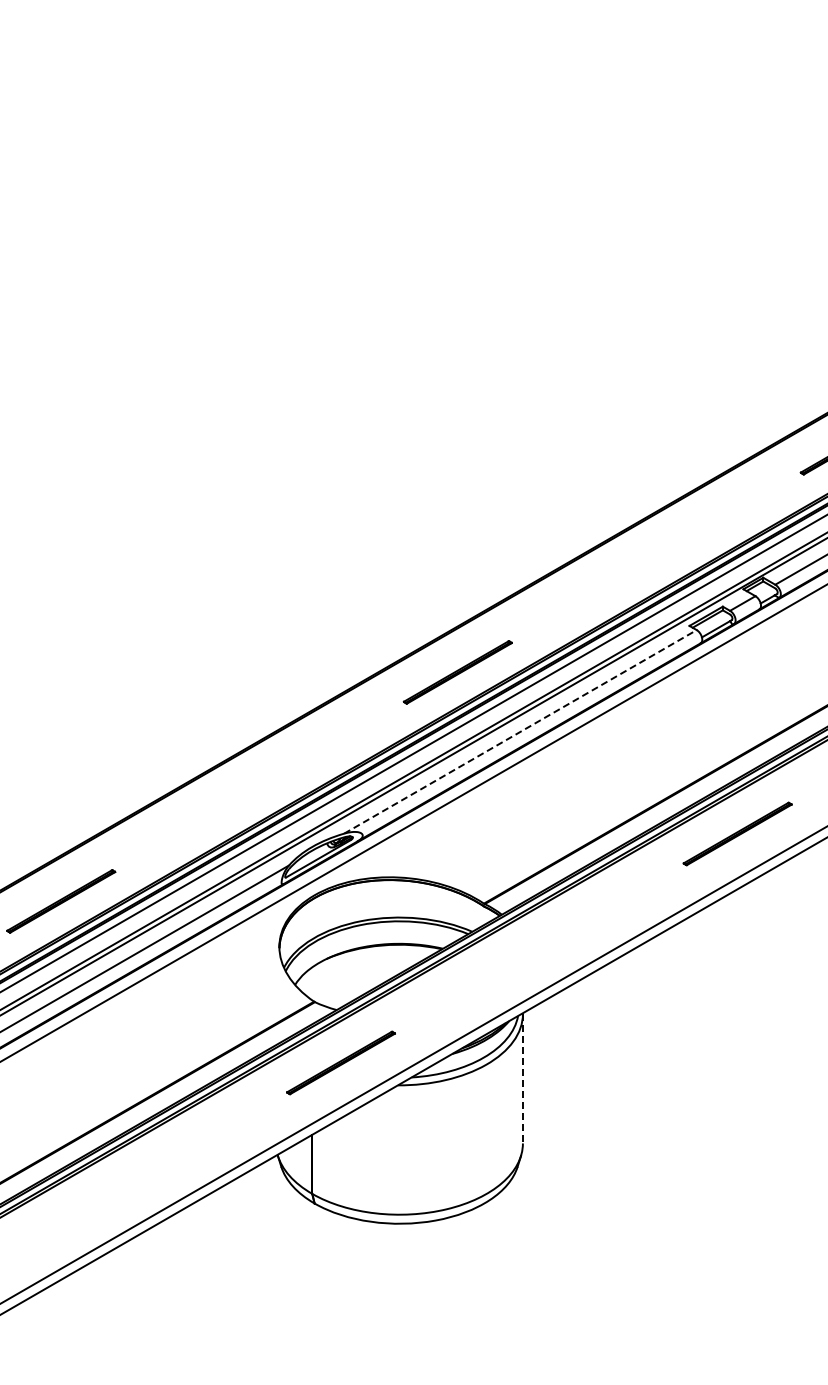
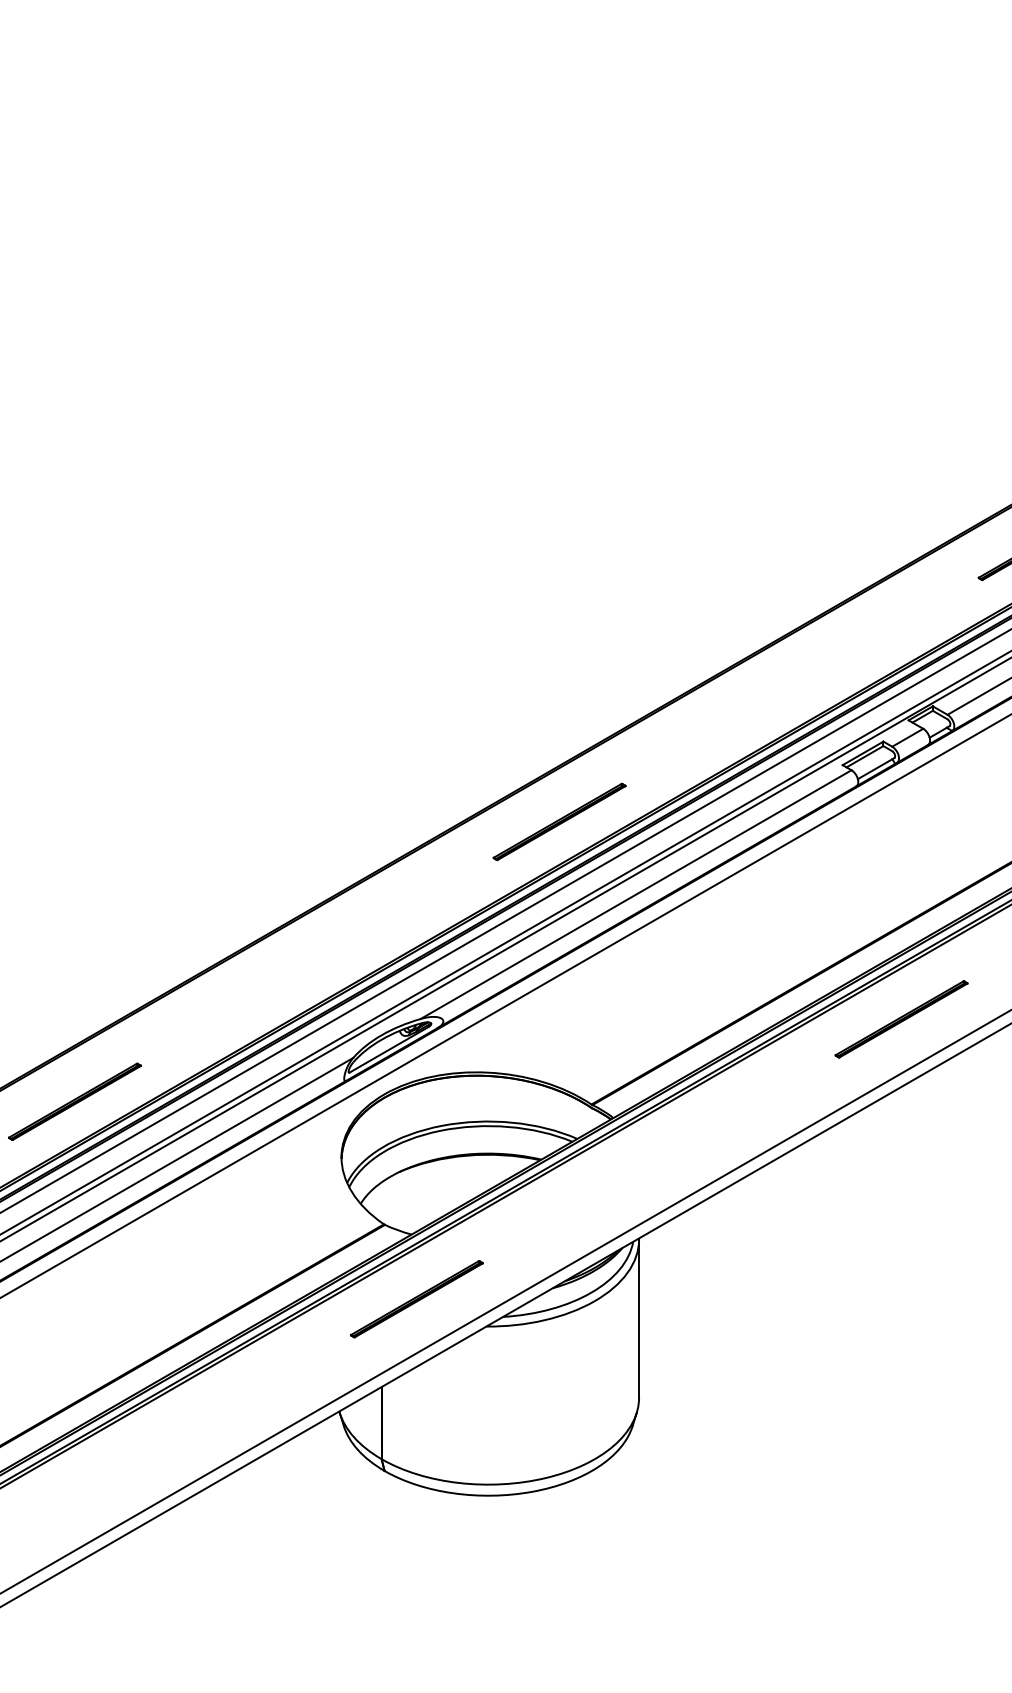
line: (520, 731) -> (636, 894), dashed -> solid
line: (522, 1078) -> (638, 1318), dashed -> solid

